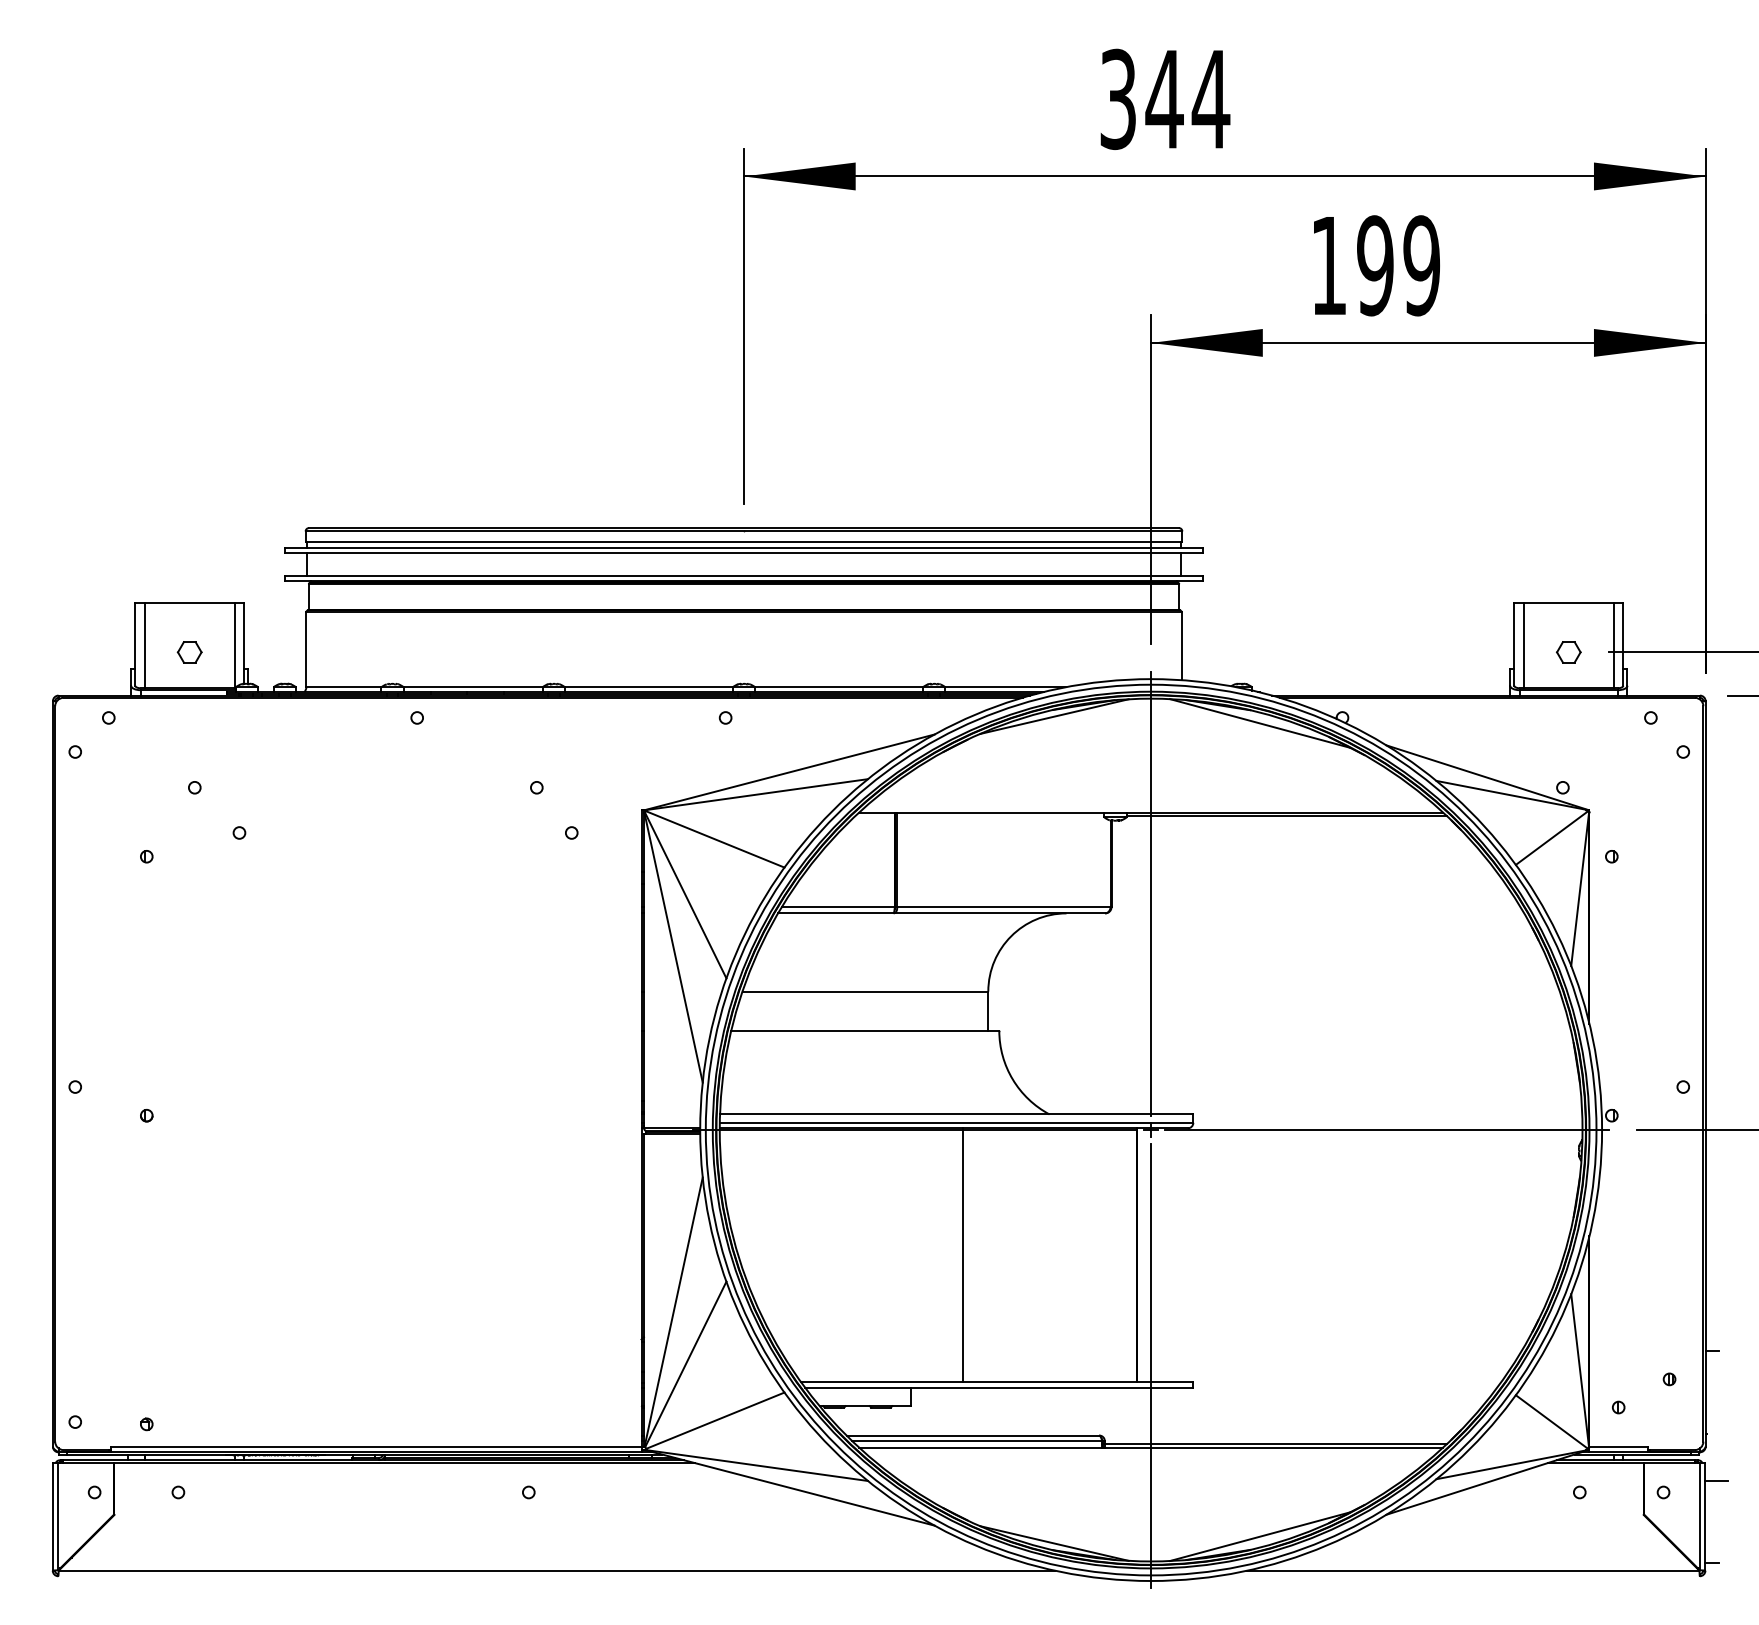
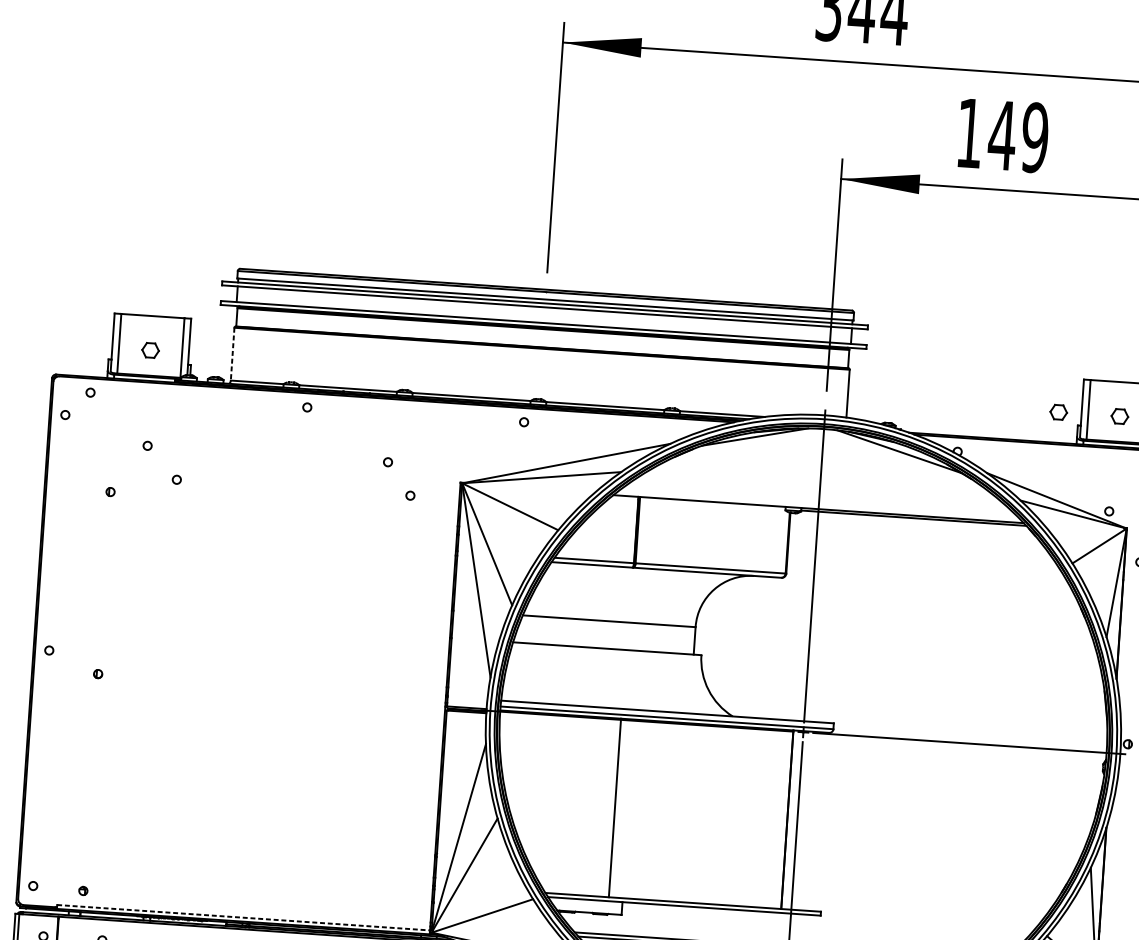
text: (1375, 265) -> (1002, 135), 199 -> 149
line: (306, 649) -> (232, 354), solid -> dashed
part: (1481, 652) -> (1058, 412), added
line: (962, 1255) -> (614, 808), moved
line: (376, 1446) -> (243, 917), solid -> dashed

